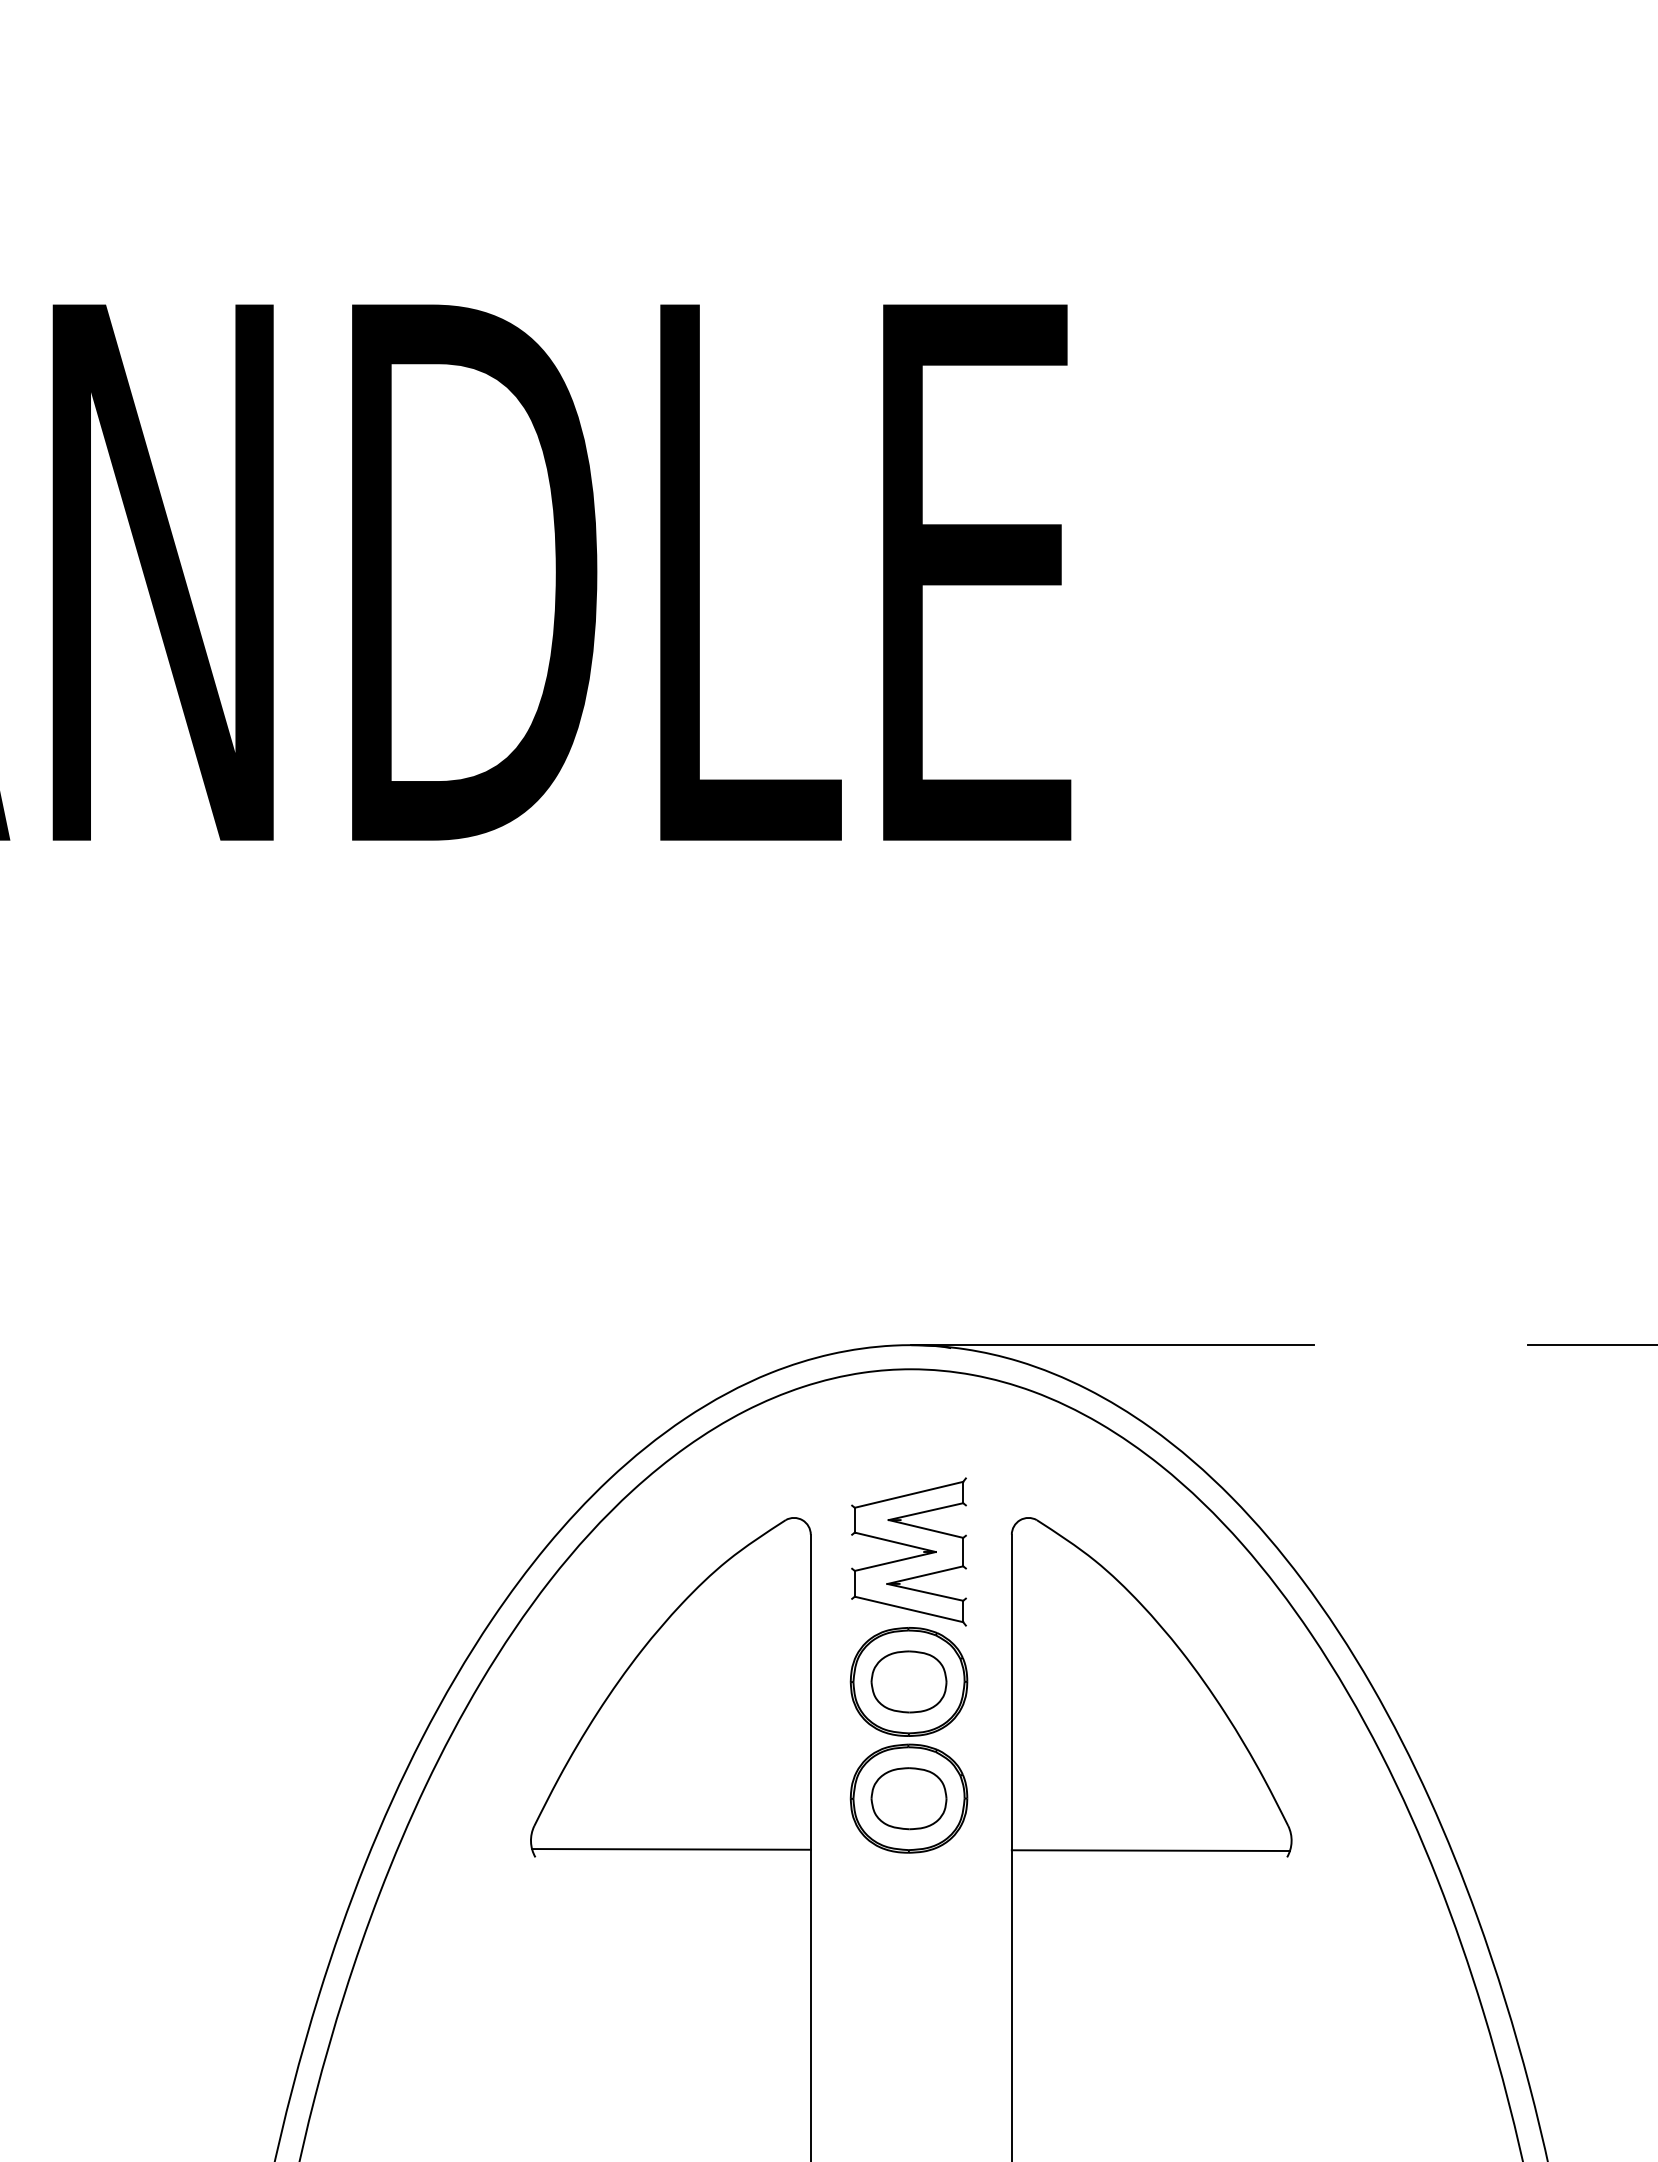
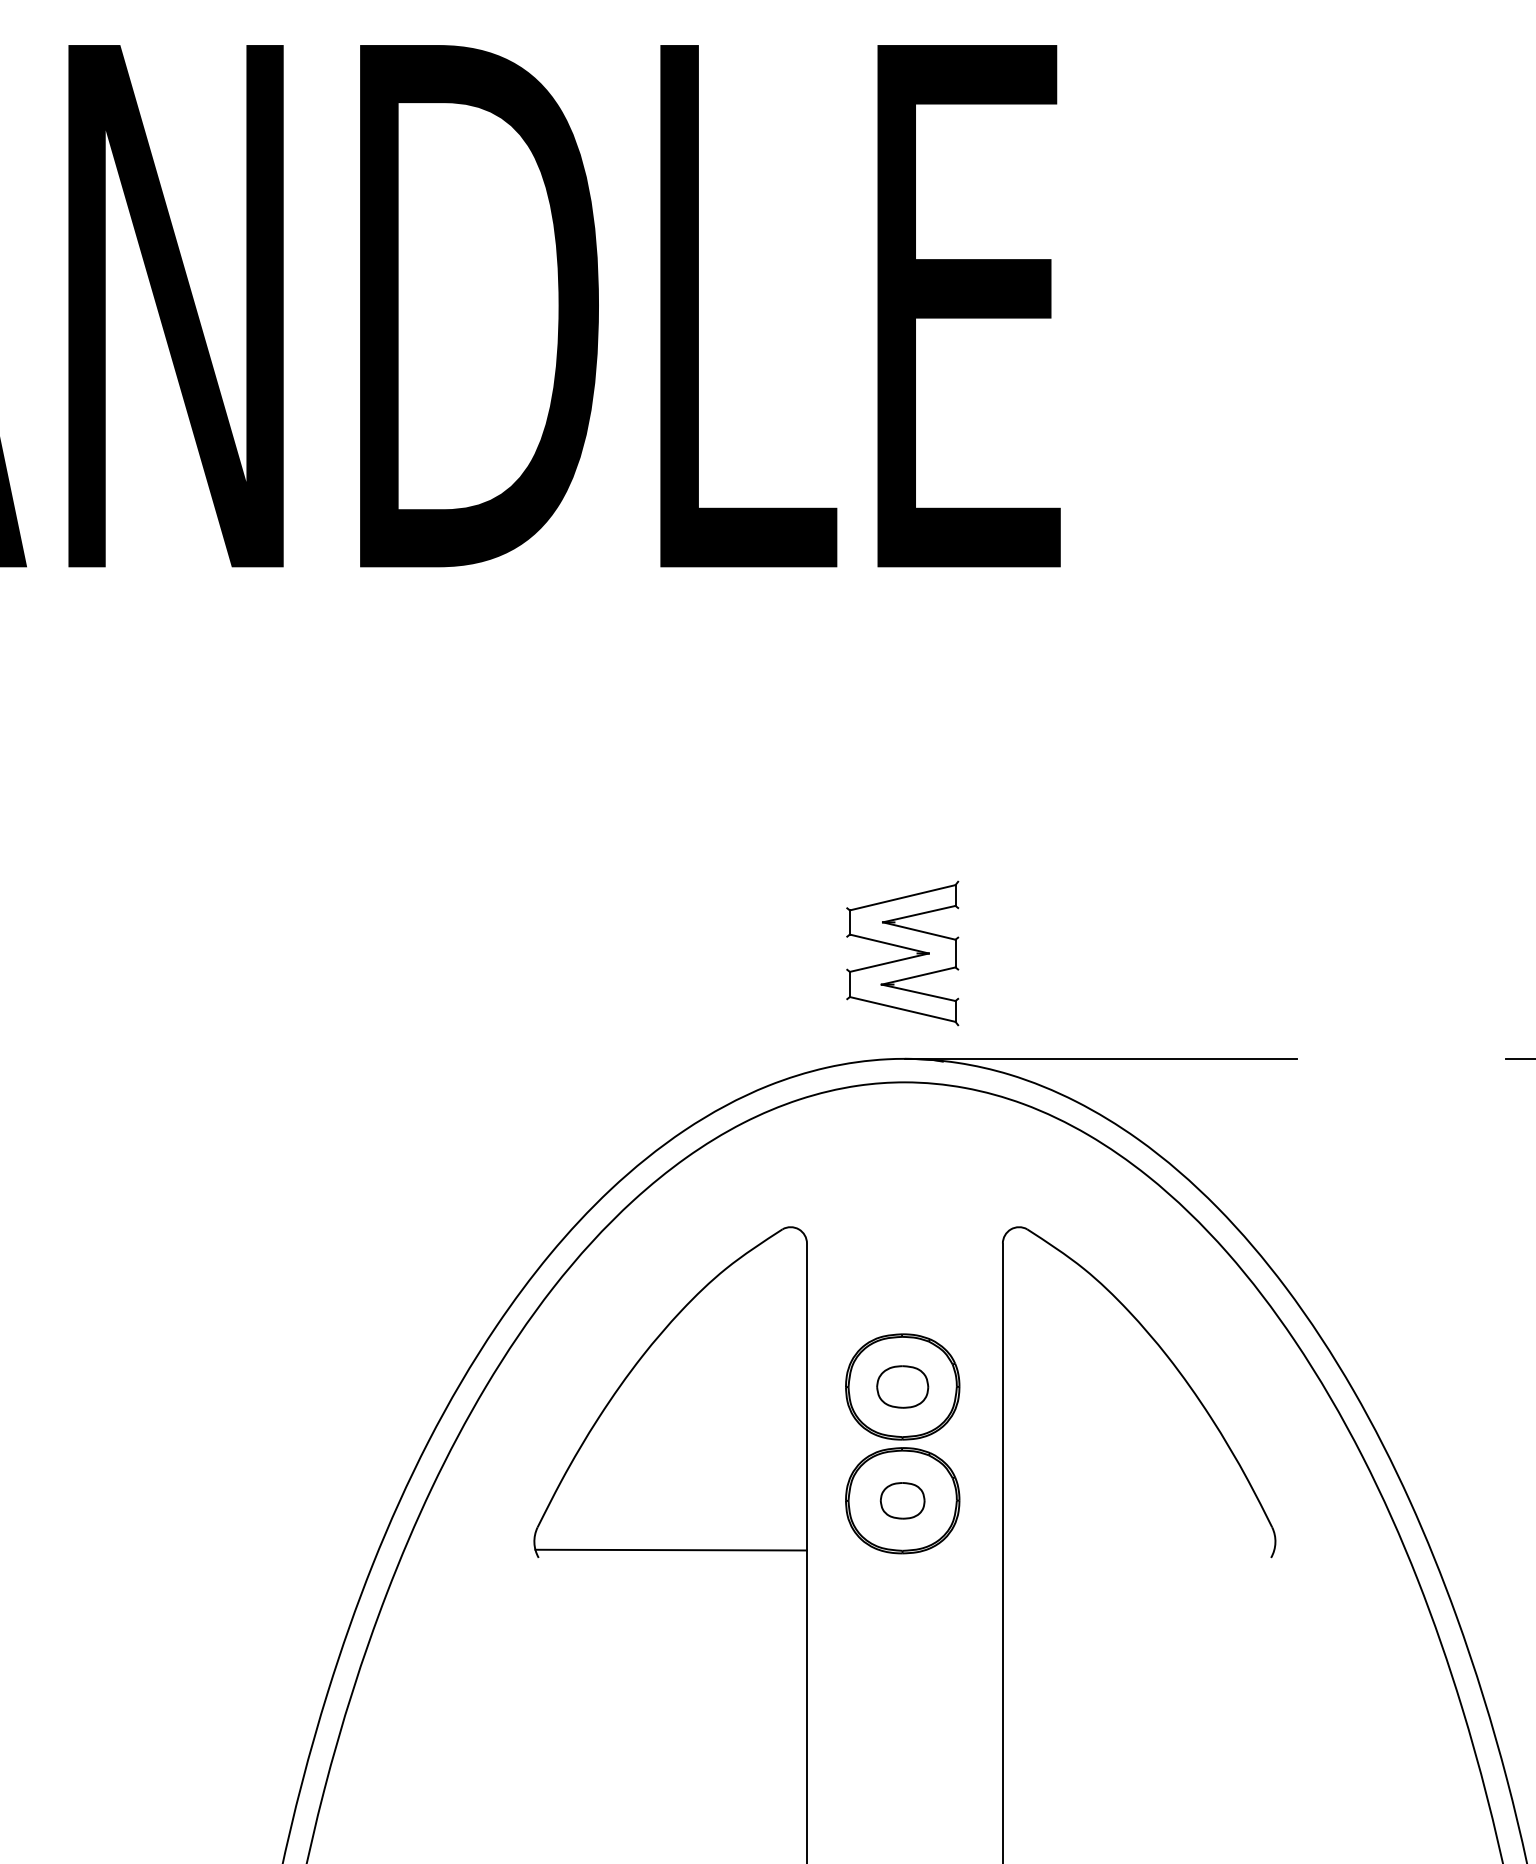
part: (908, 1551) -> (902, 952), moved
part: (908, 1681) -> (902, 1386), size x0.7
part: (908, 1798) -> (902, 1500), size x0.6
line: (1150, 1850) -> (1137, 1551), removed

